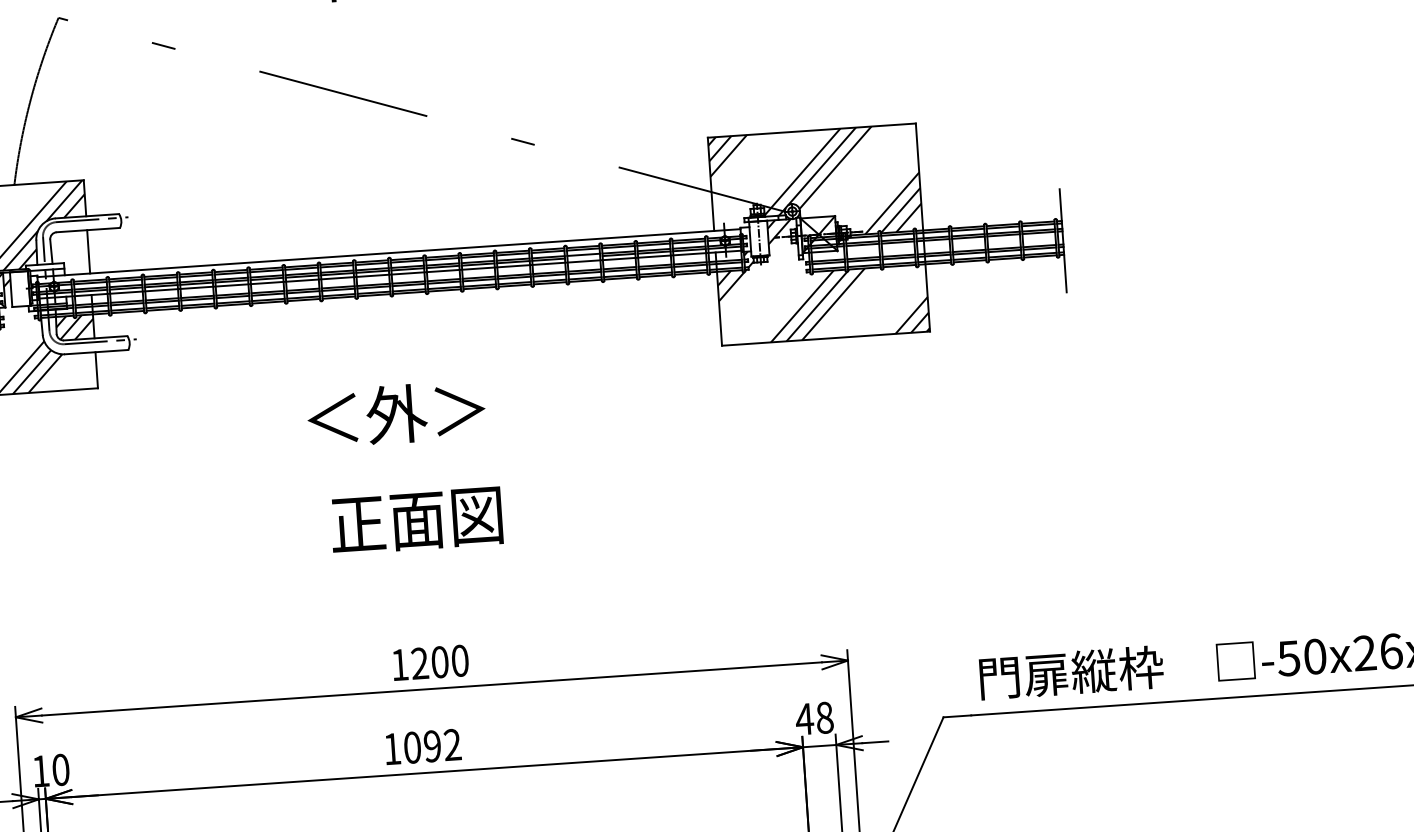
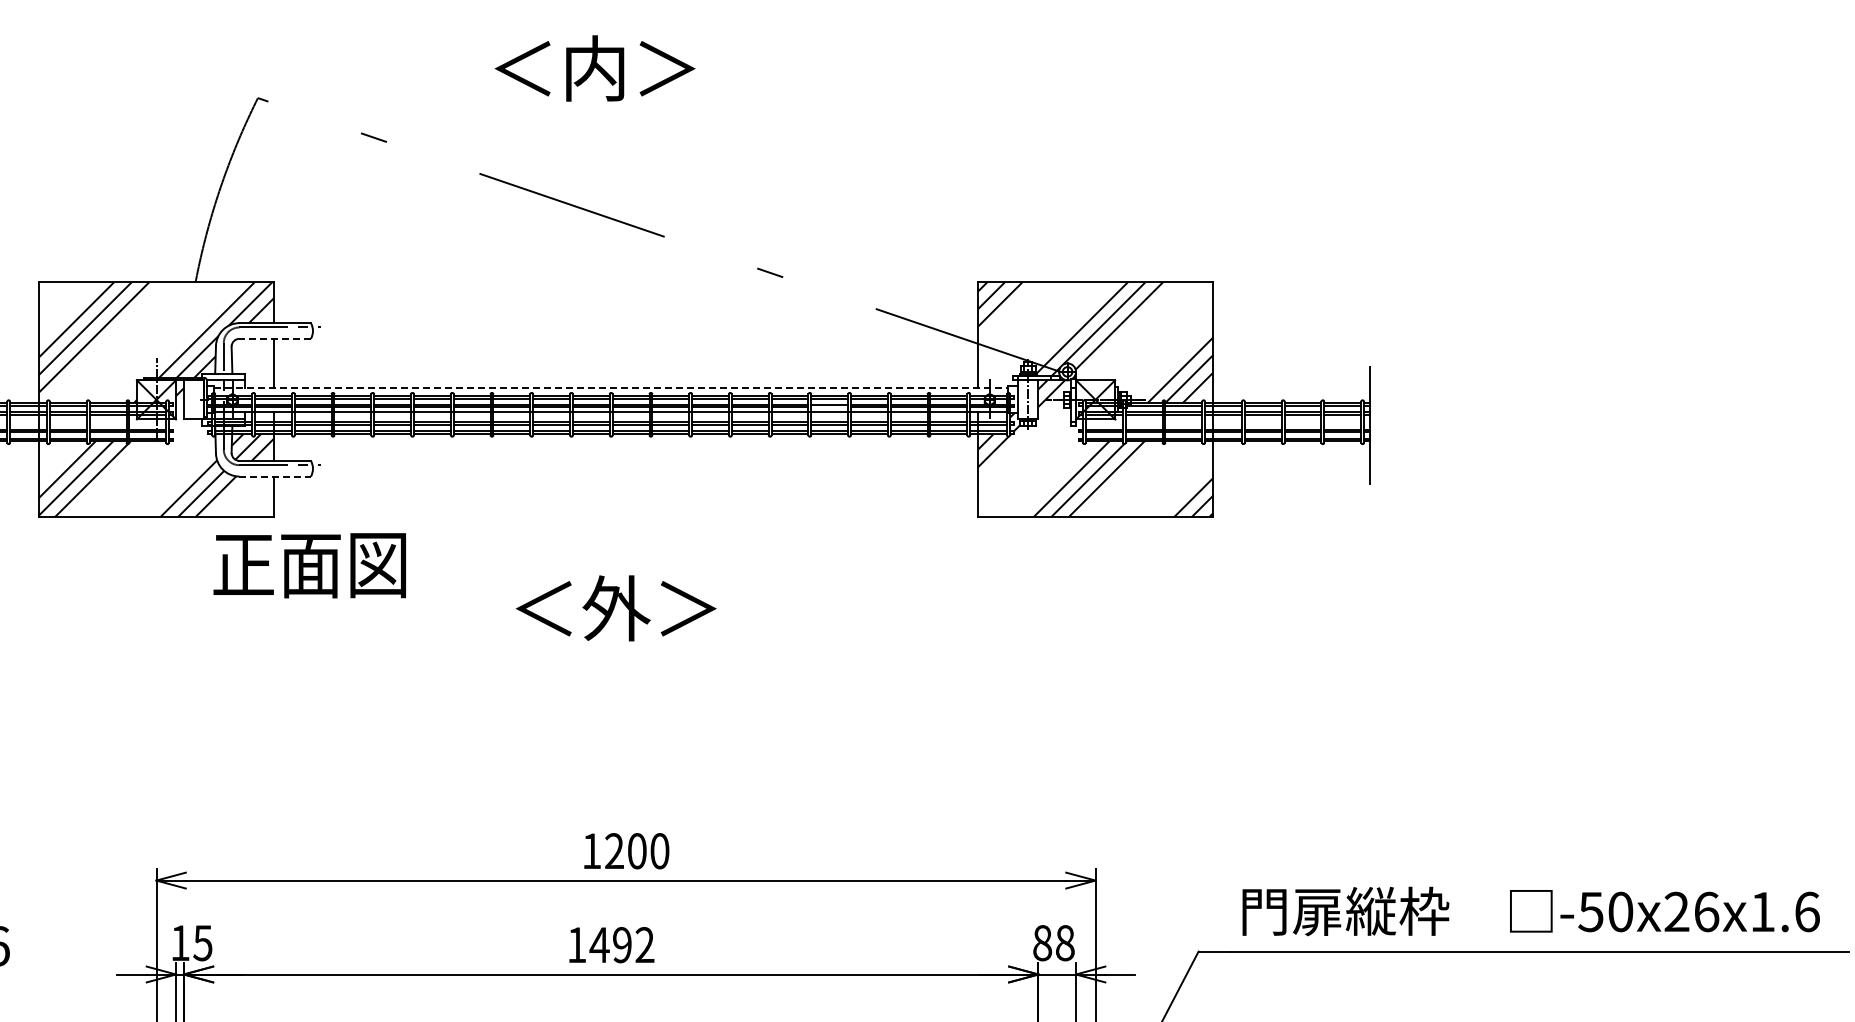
line: (88, 229) -> (275, 338), solid -> dashed
line: (389, 252) -> (611, 387), solid -> dashed
line: (96, 352) -> (275, 476), solid -> dashed
text: (396, 414) -> (616, 608), moved
text: (416, 520) -> (309, 565), moved
text: (804, 719) -> (1042, 943), 48 -> 88
text: (412, 748) -> (599, 945), 1092 -> 1492
text: (60, 770) -> (202, 943), 10 -> 15

